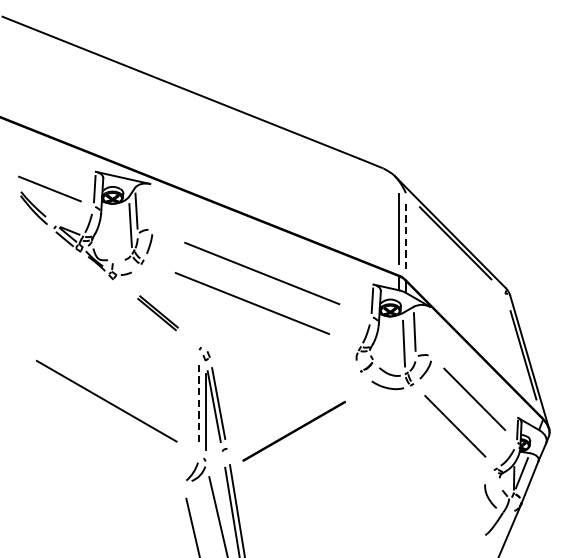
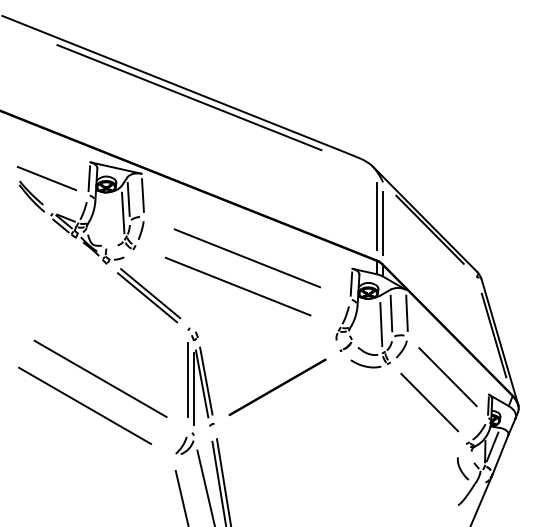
line: (200, 103) -> (189, 97), added
line: (151, 206) -> (142, 195), added
line: (406, 237) -> (383, 224), dashed -> solid
part: (157, 312) -> (148, 295), size x1.67
line: (430, 330) -> (406, 312), added
line: (198, 401) -> (187, 379), dashed -> solid
line: (89, 429) -> (84, 405), added
line: (294, 431) -> (277, 387), moved

